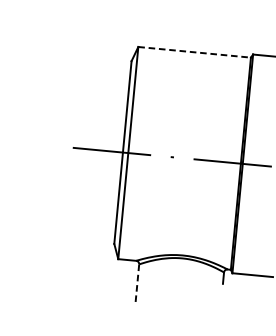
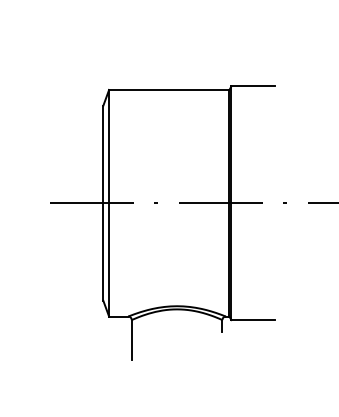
line: (194, 51) -> (169, 89), dashed -> solid
line: (137, 282) -> (131, 339), dashed -> solid

